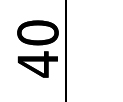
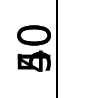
text: (37, 63) -> (33, 60), 40 -> 50

